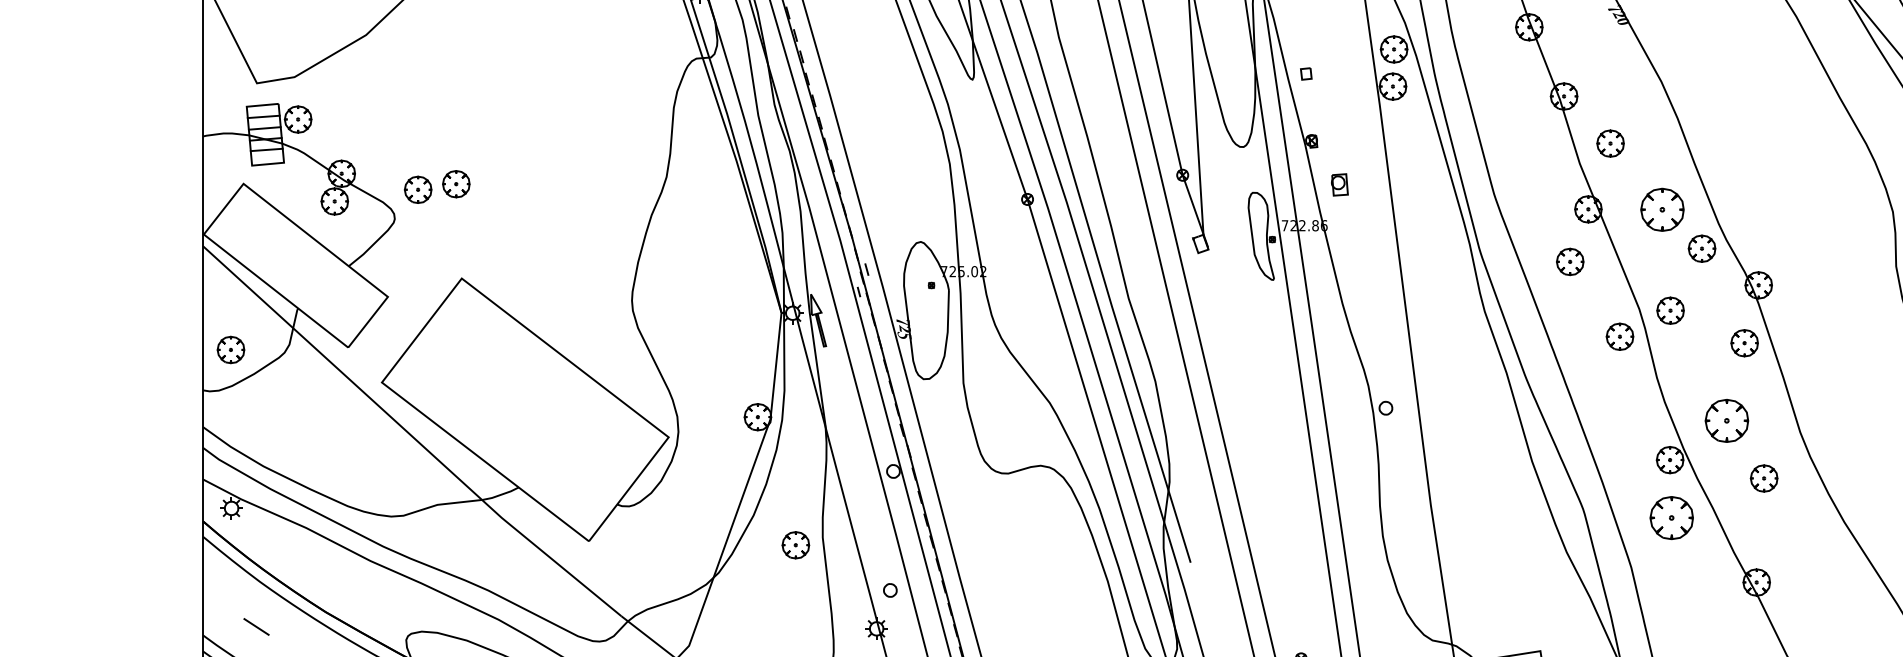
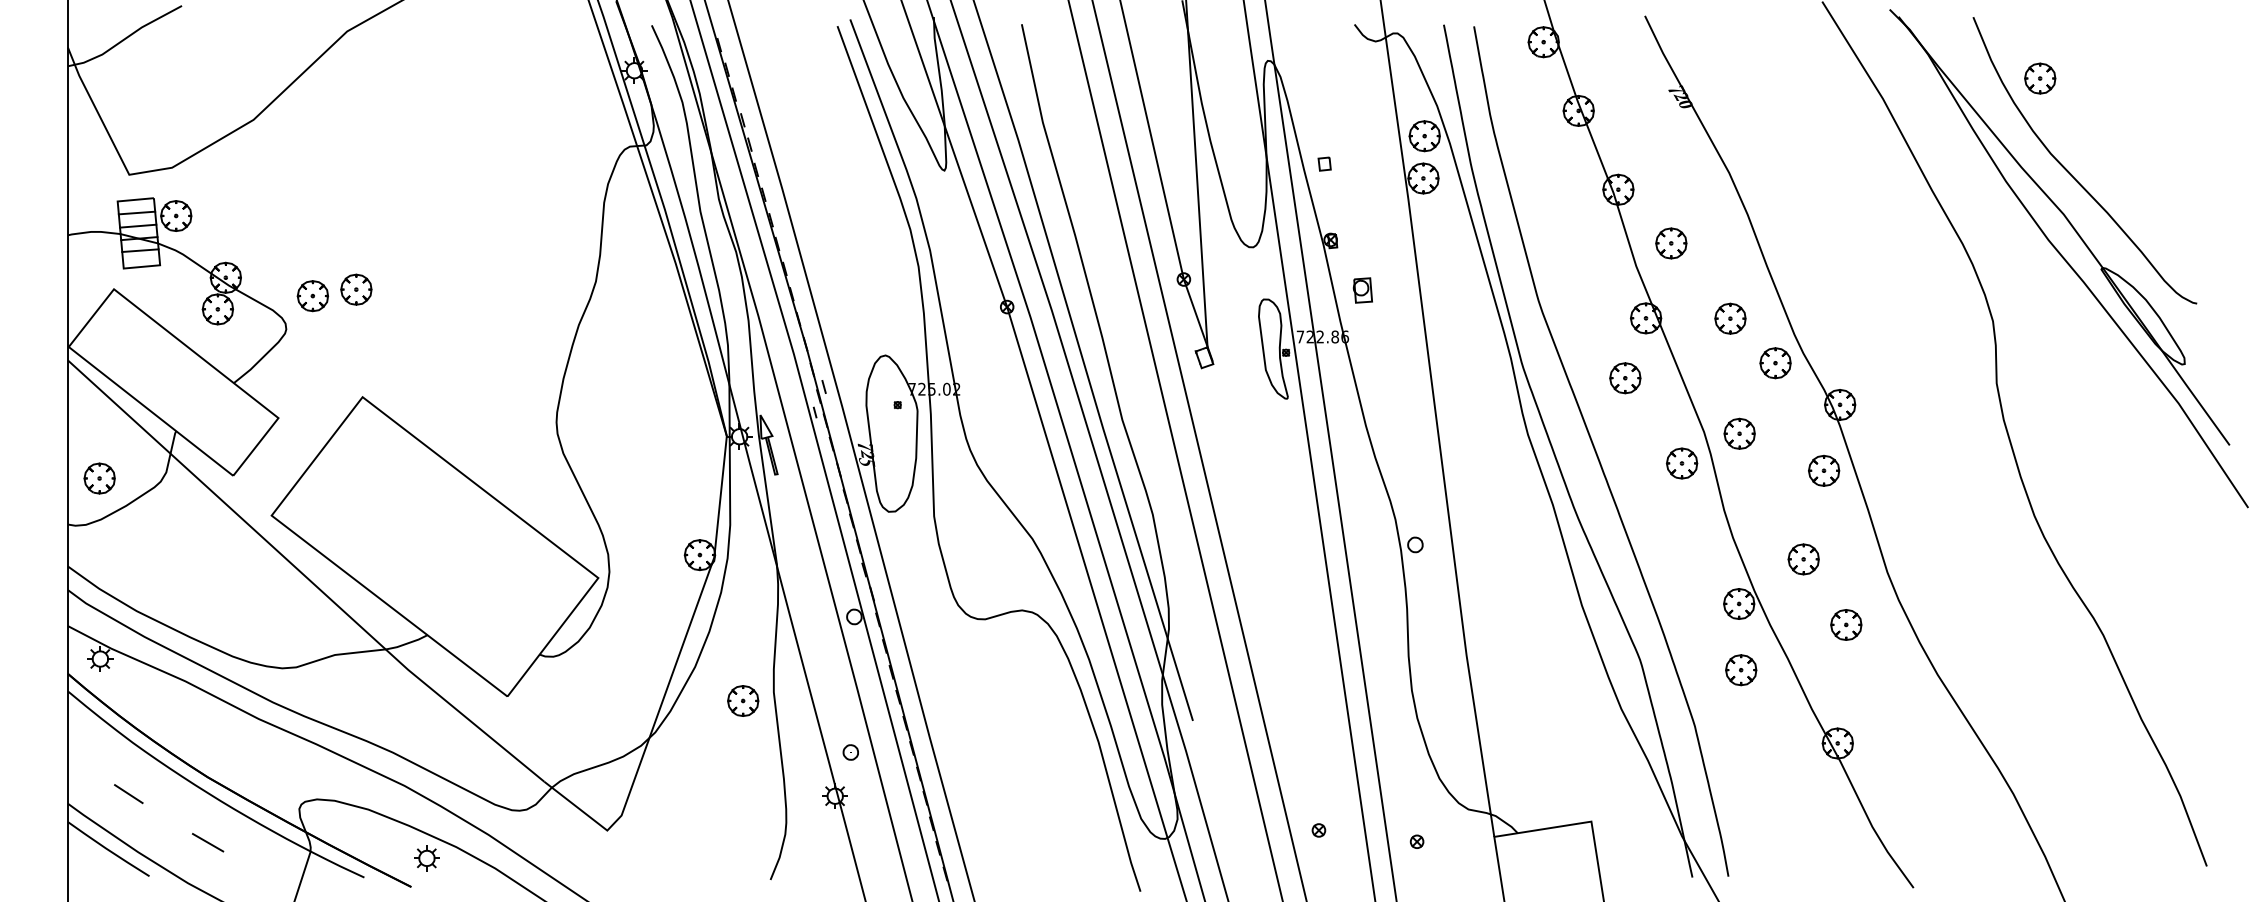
part: (1662, 209) -> (1730, 318), size x0.62
part: (1726, 421) -> (1803, 559), size x0.62
part: (1672, 518) -> (1741, 670), size x0.62

